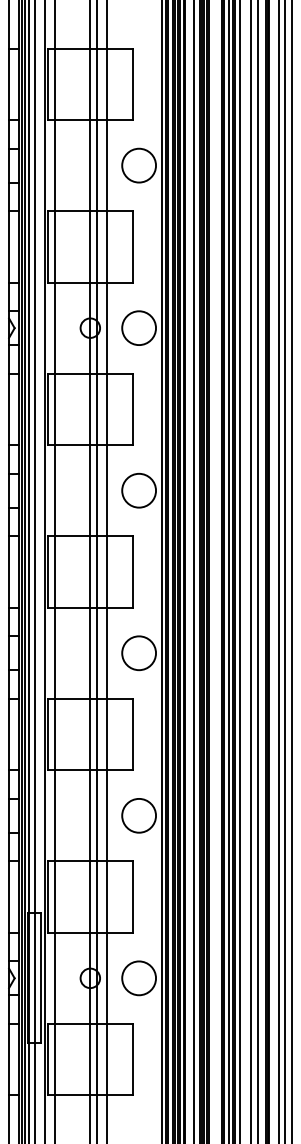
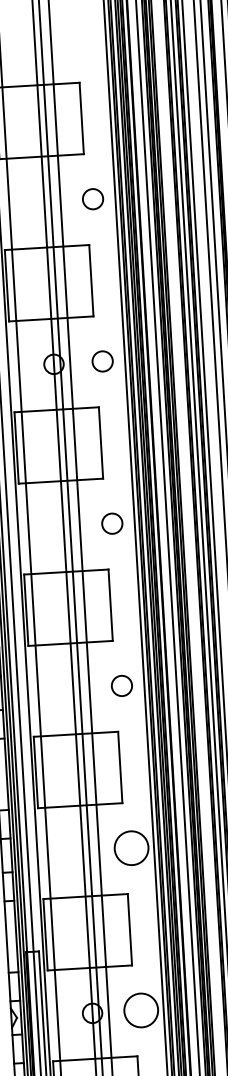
circle: (139, 165) -> (93, 199), size x0.6
circle: (139, 328) -> (103, 361), size x0.6
circle: (139, 490) -> (112, 523), size x0.6
circle: (139, 653) -> (122, 686), size x0.6

